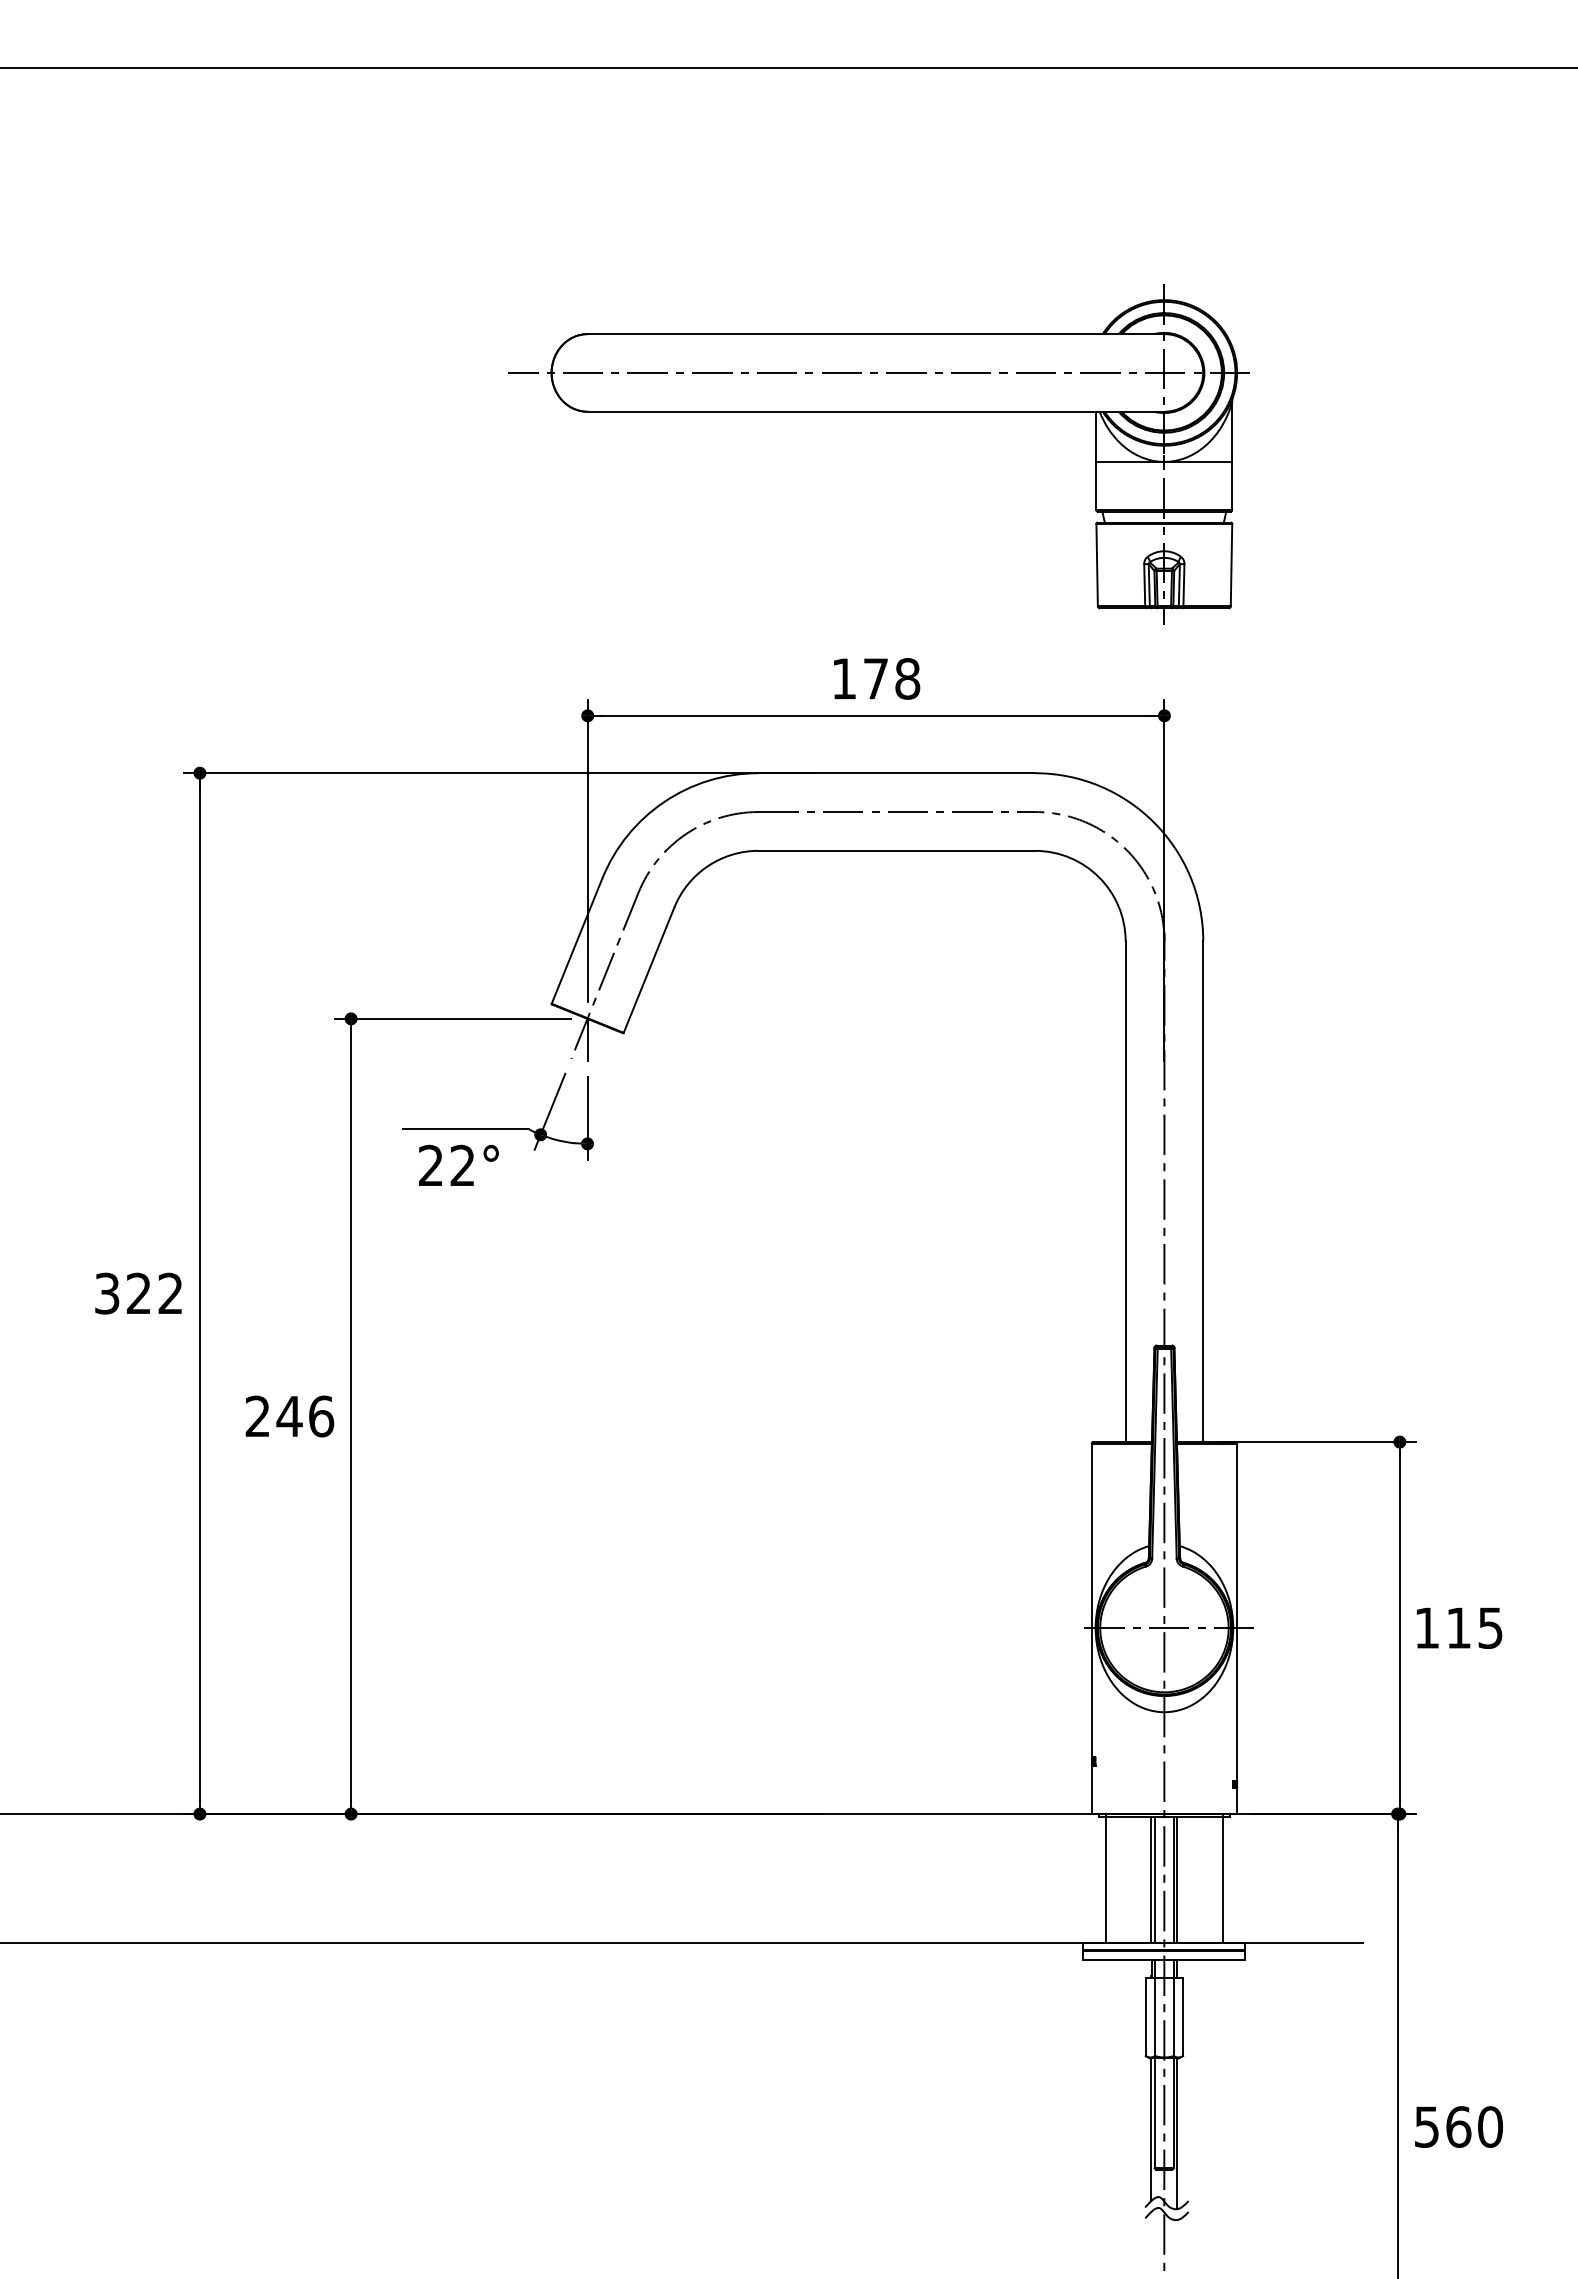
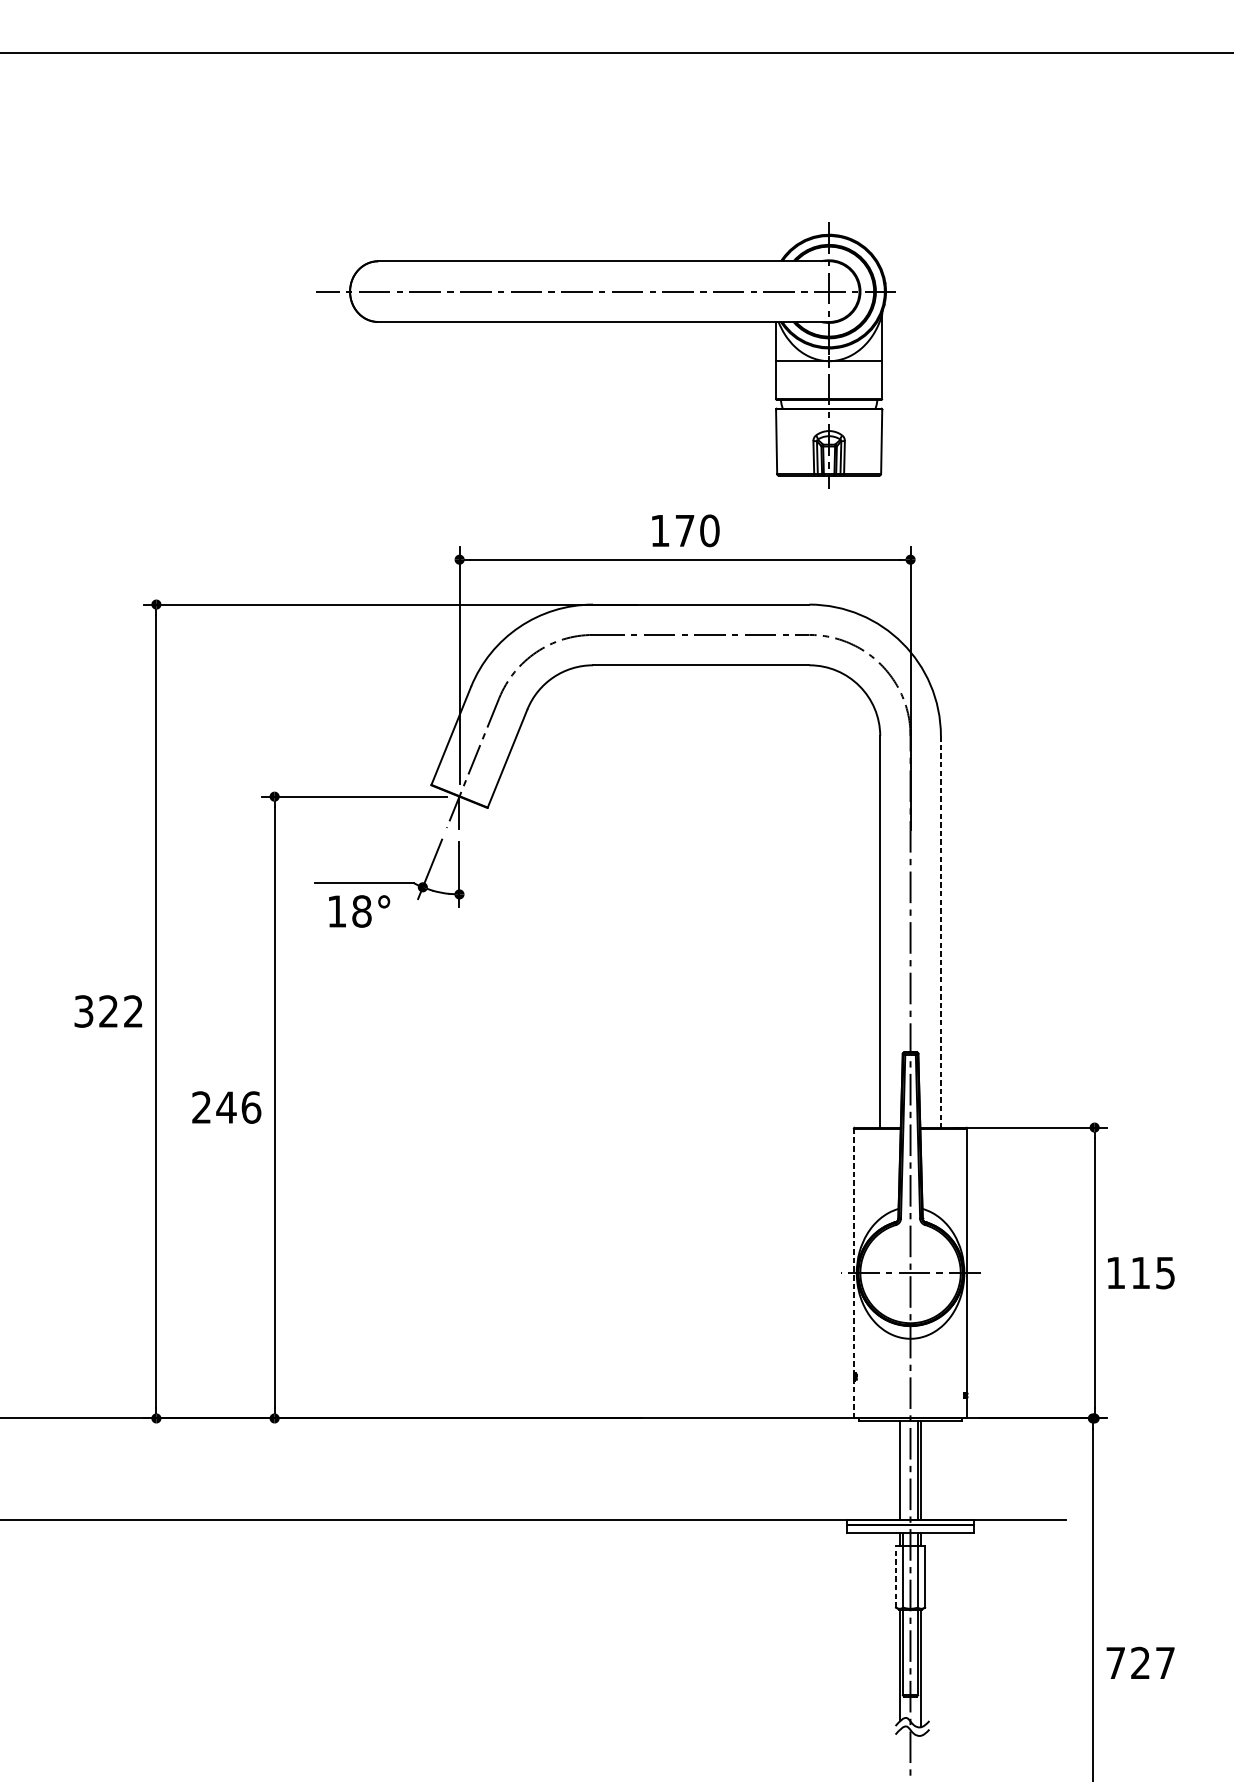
part: (878, 412) -> (605, 322), moved
text: (907, 678) -> (709, 530), 178 -> 170
text: (447, 1165) -> (349, 911), 22° -> 18°
line: (1203, 1192) -> (941, 932), solid -> dashed
line: (1091, 1629) -> (853, 1274), solid -> dashed
line: (1106, 1878) -> (865, 1468), removed
line: (1222, 1878) -> (955, 1468), removed
line: (1154, 1880) -> (902, 1470), removed
line: (1145, 2016) -> (895, 1576), solid -> dashed
text: (1459, 2126) -> (1141, 1662), 560 -> 727

